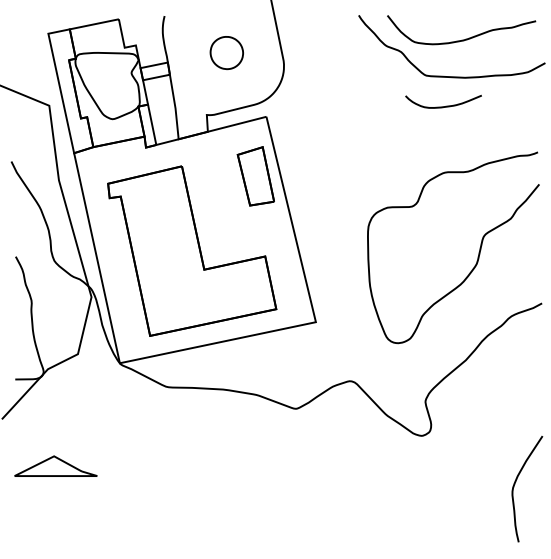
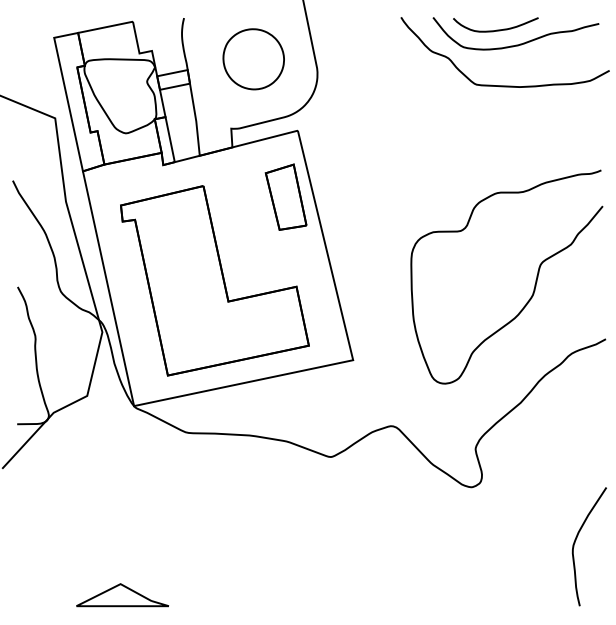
part: (226, 53) -> (253, 59), size x1.67
curve: (444, 105) -> (496, 29), moved
part: (55, 466) -> (122, 595), moved

